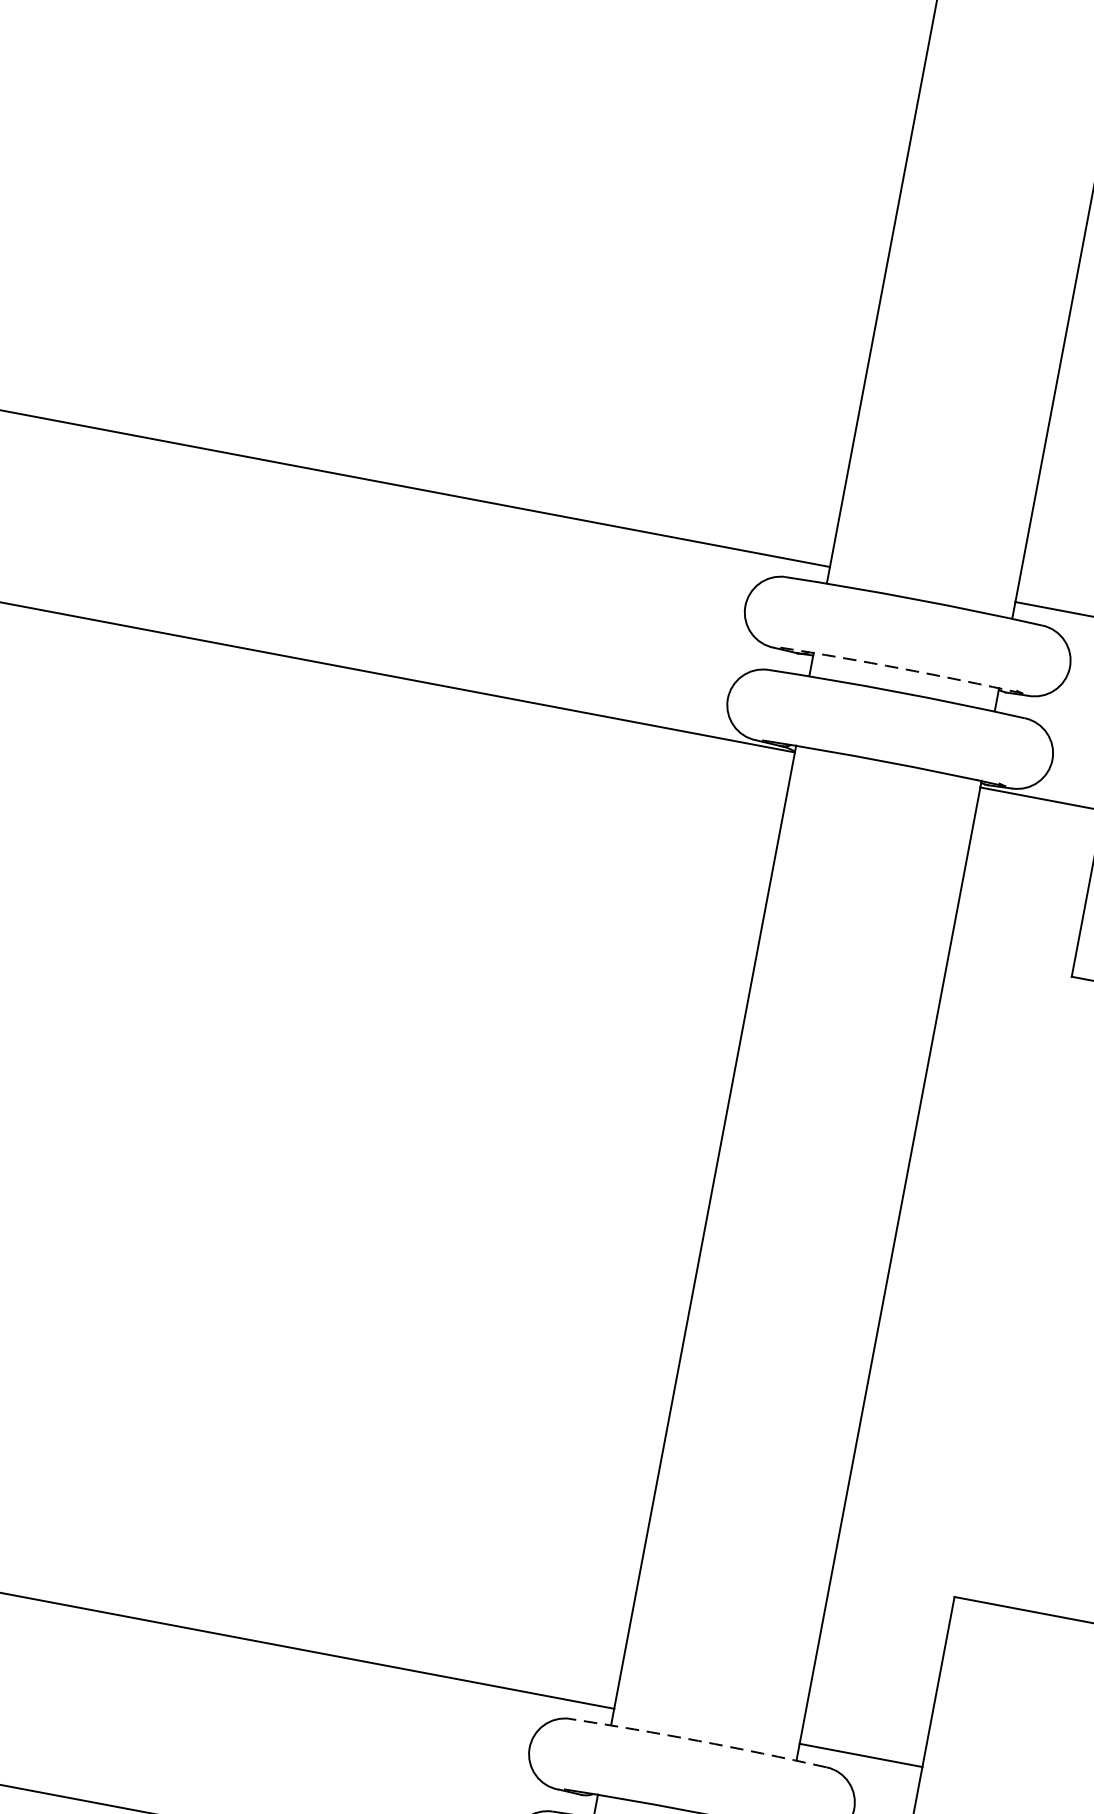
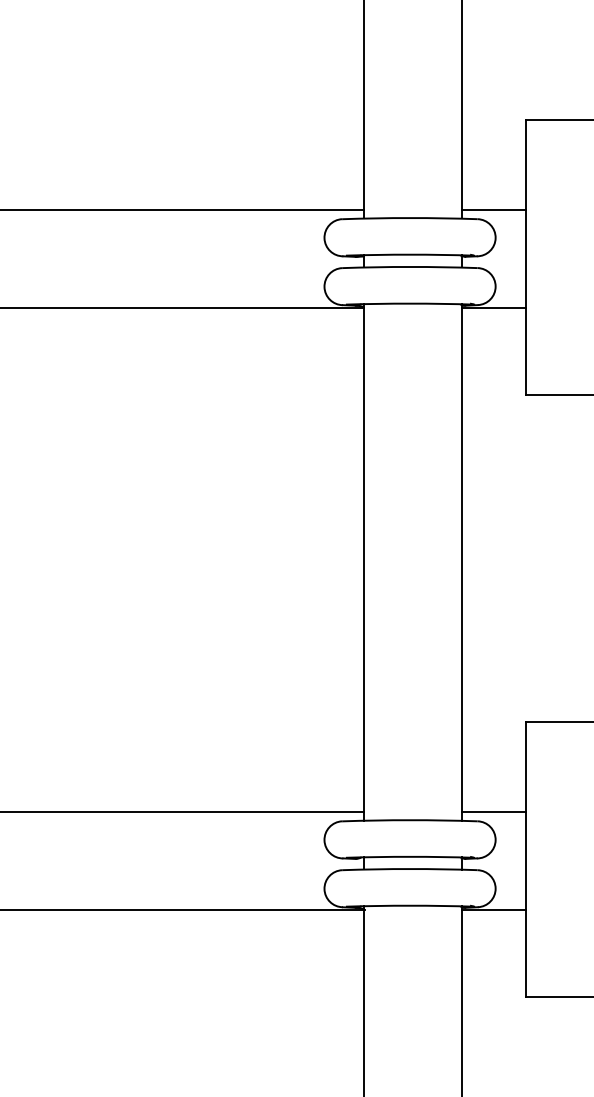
arc: (902, 668) -> (410, 254), dashed -> solid
arc: (697, 1741) -> (409, 820), dashed -> solid

